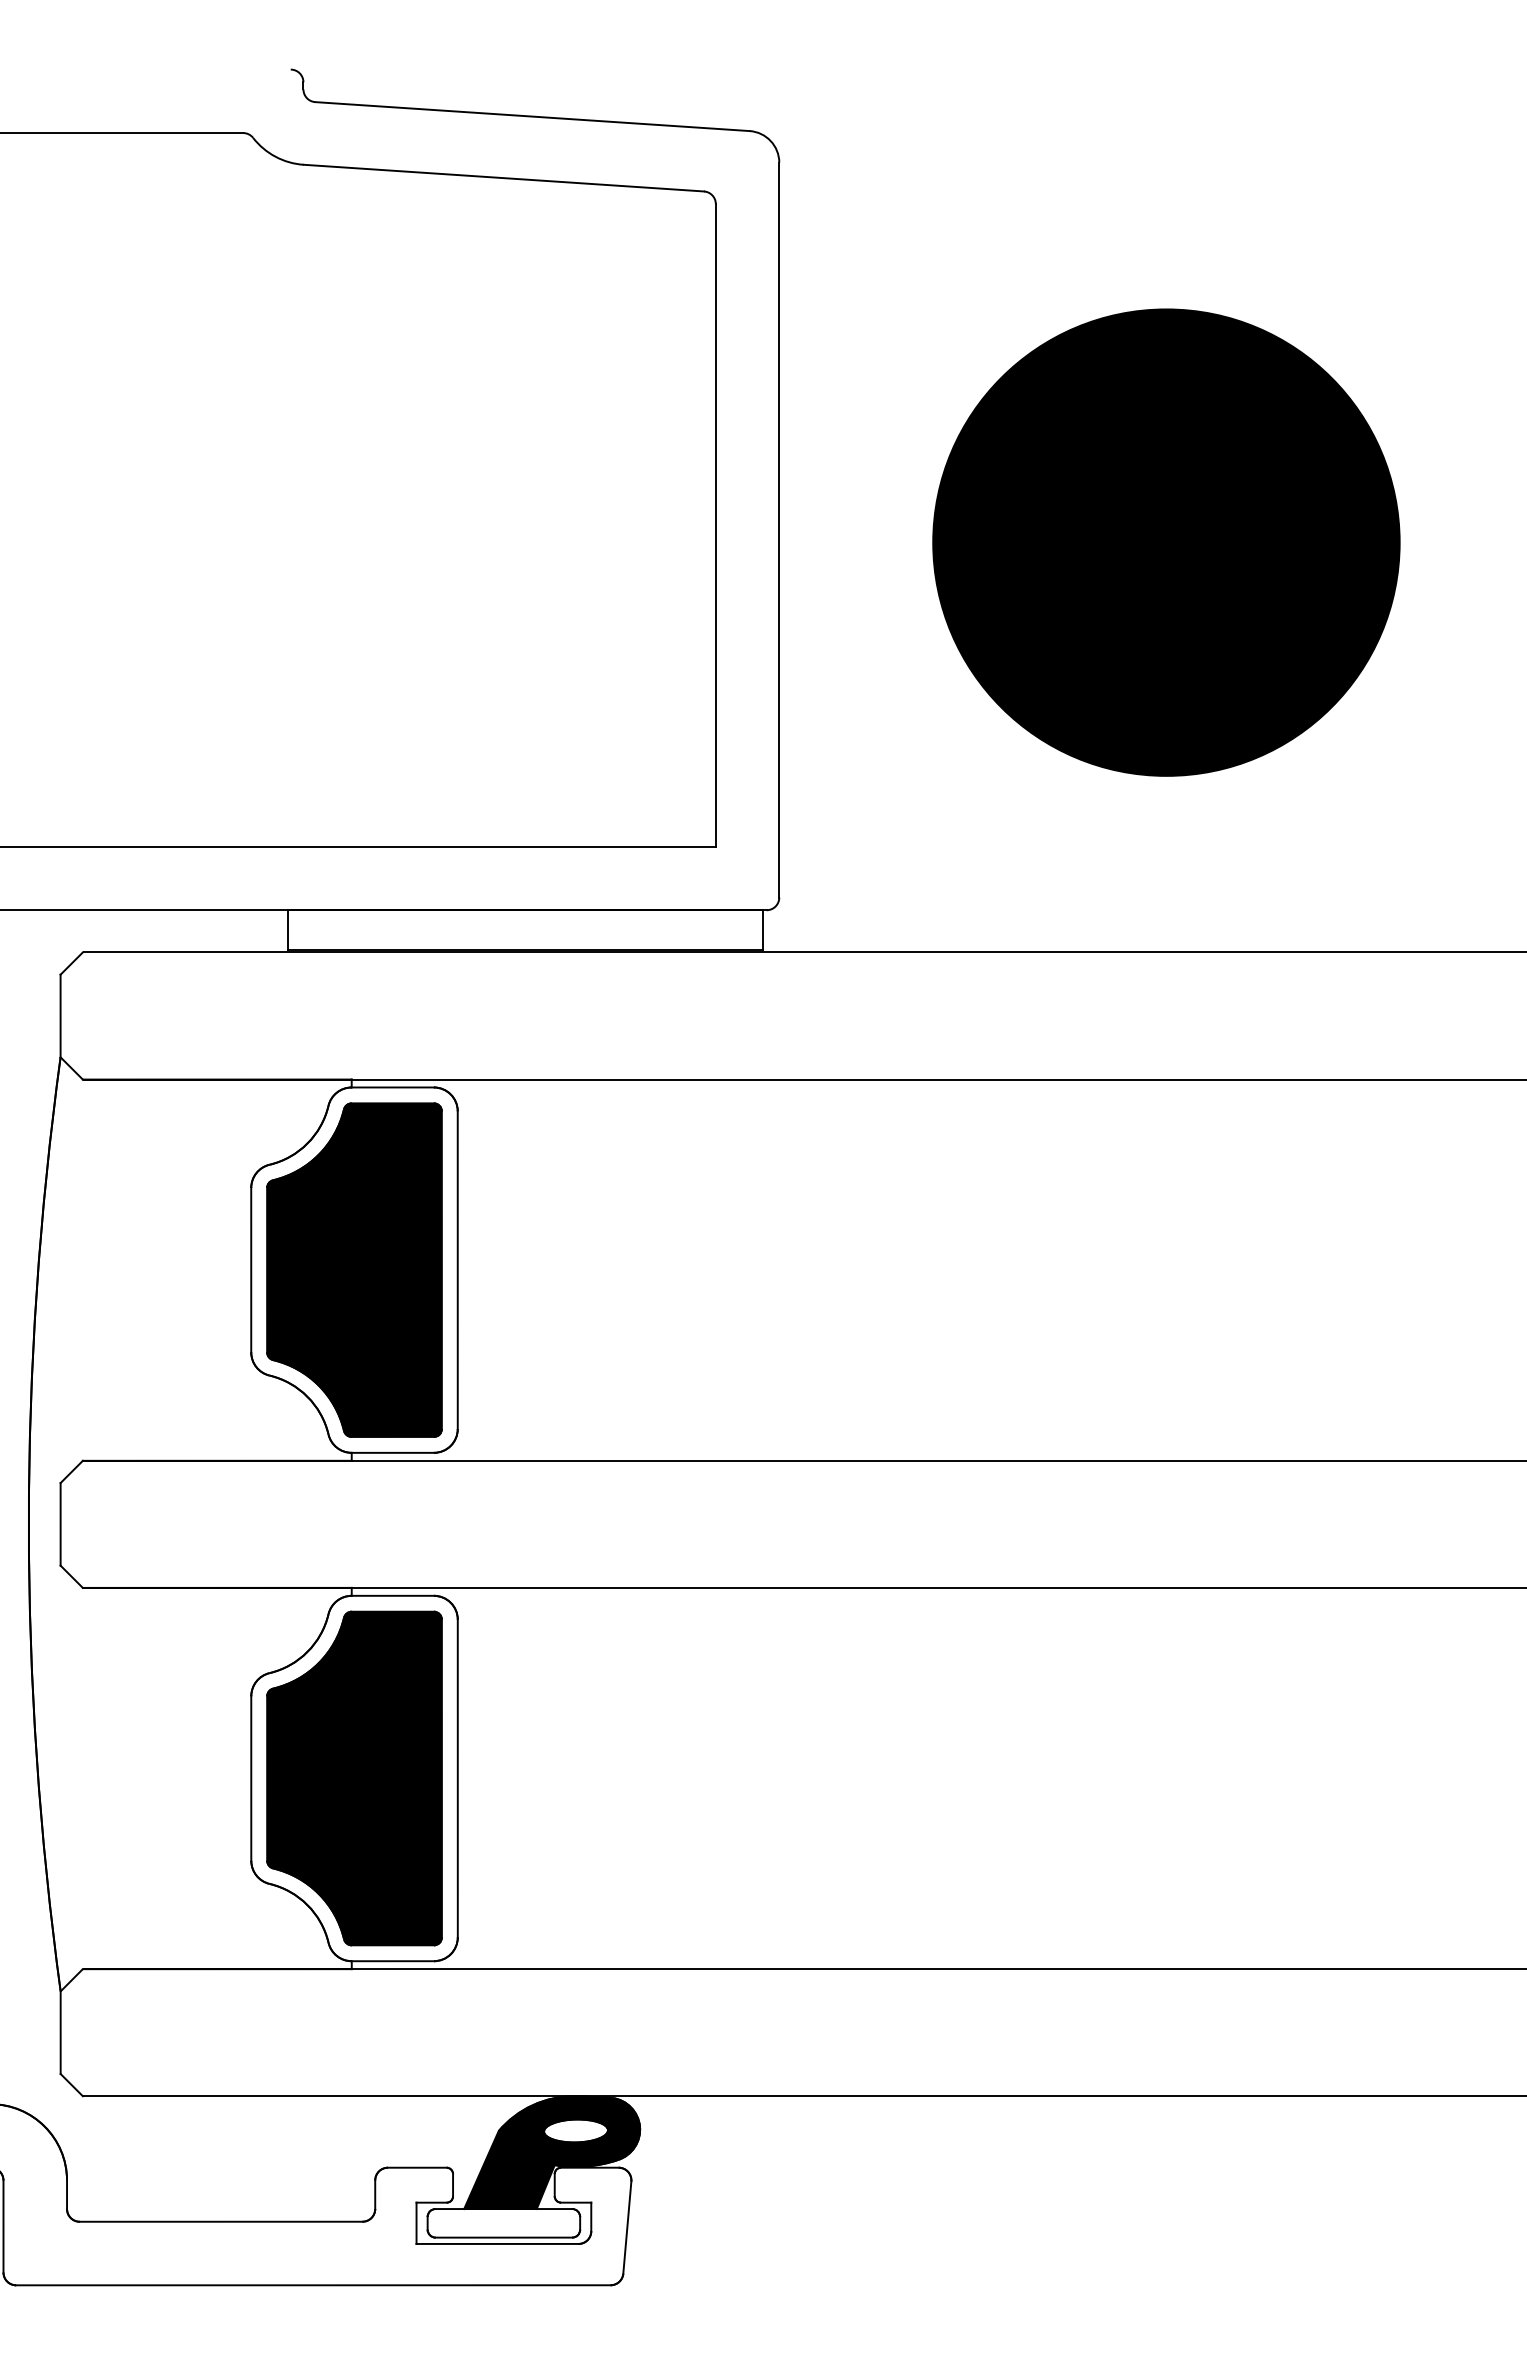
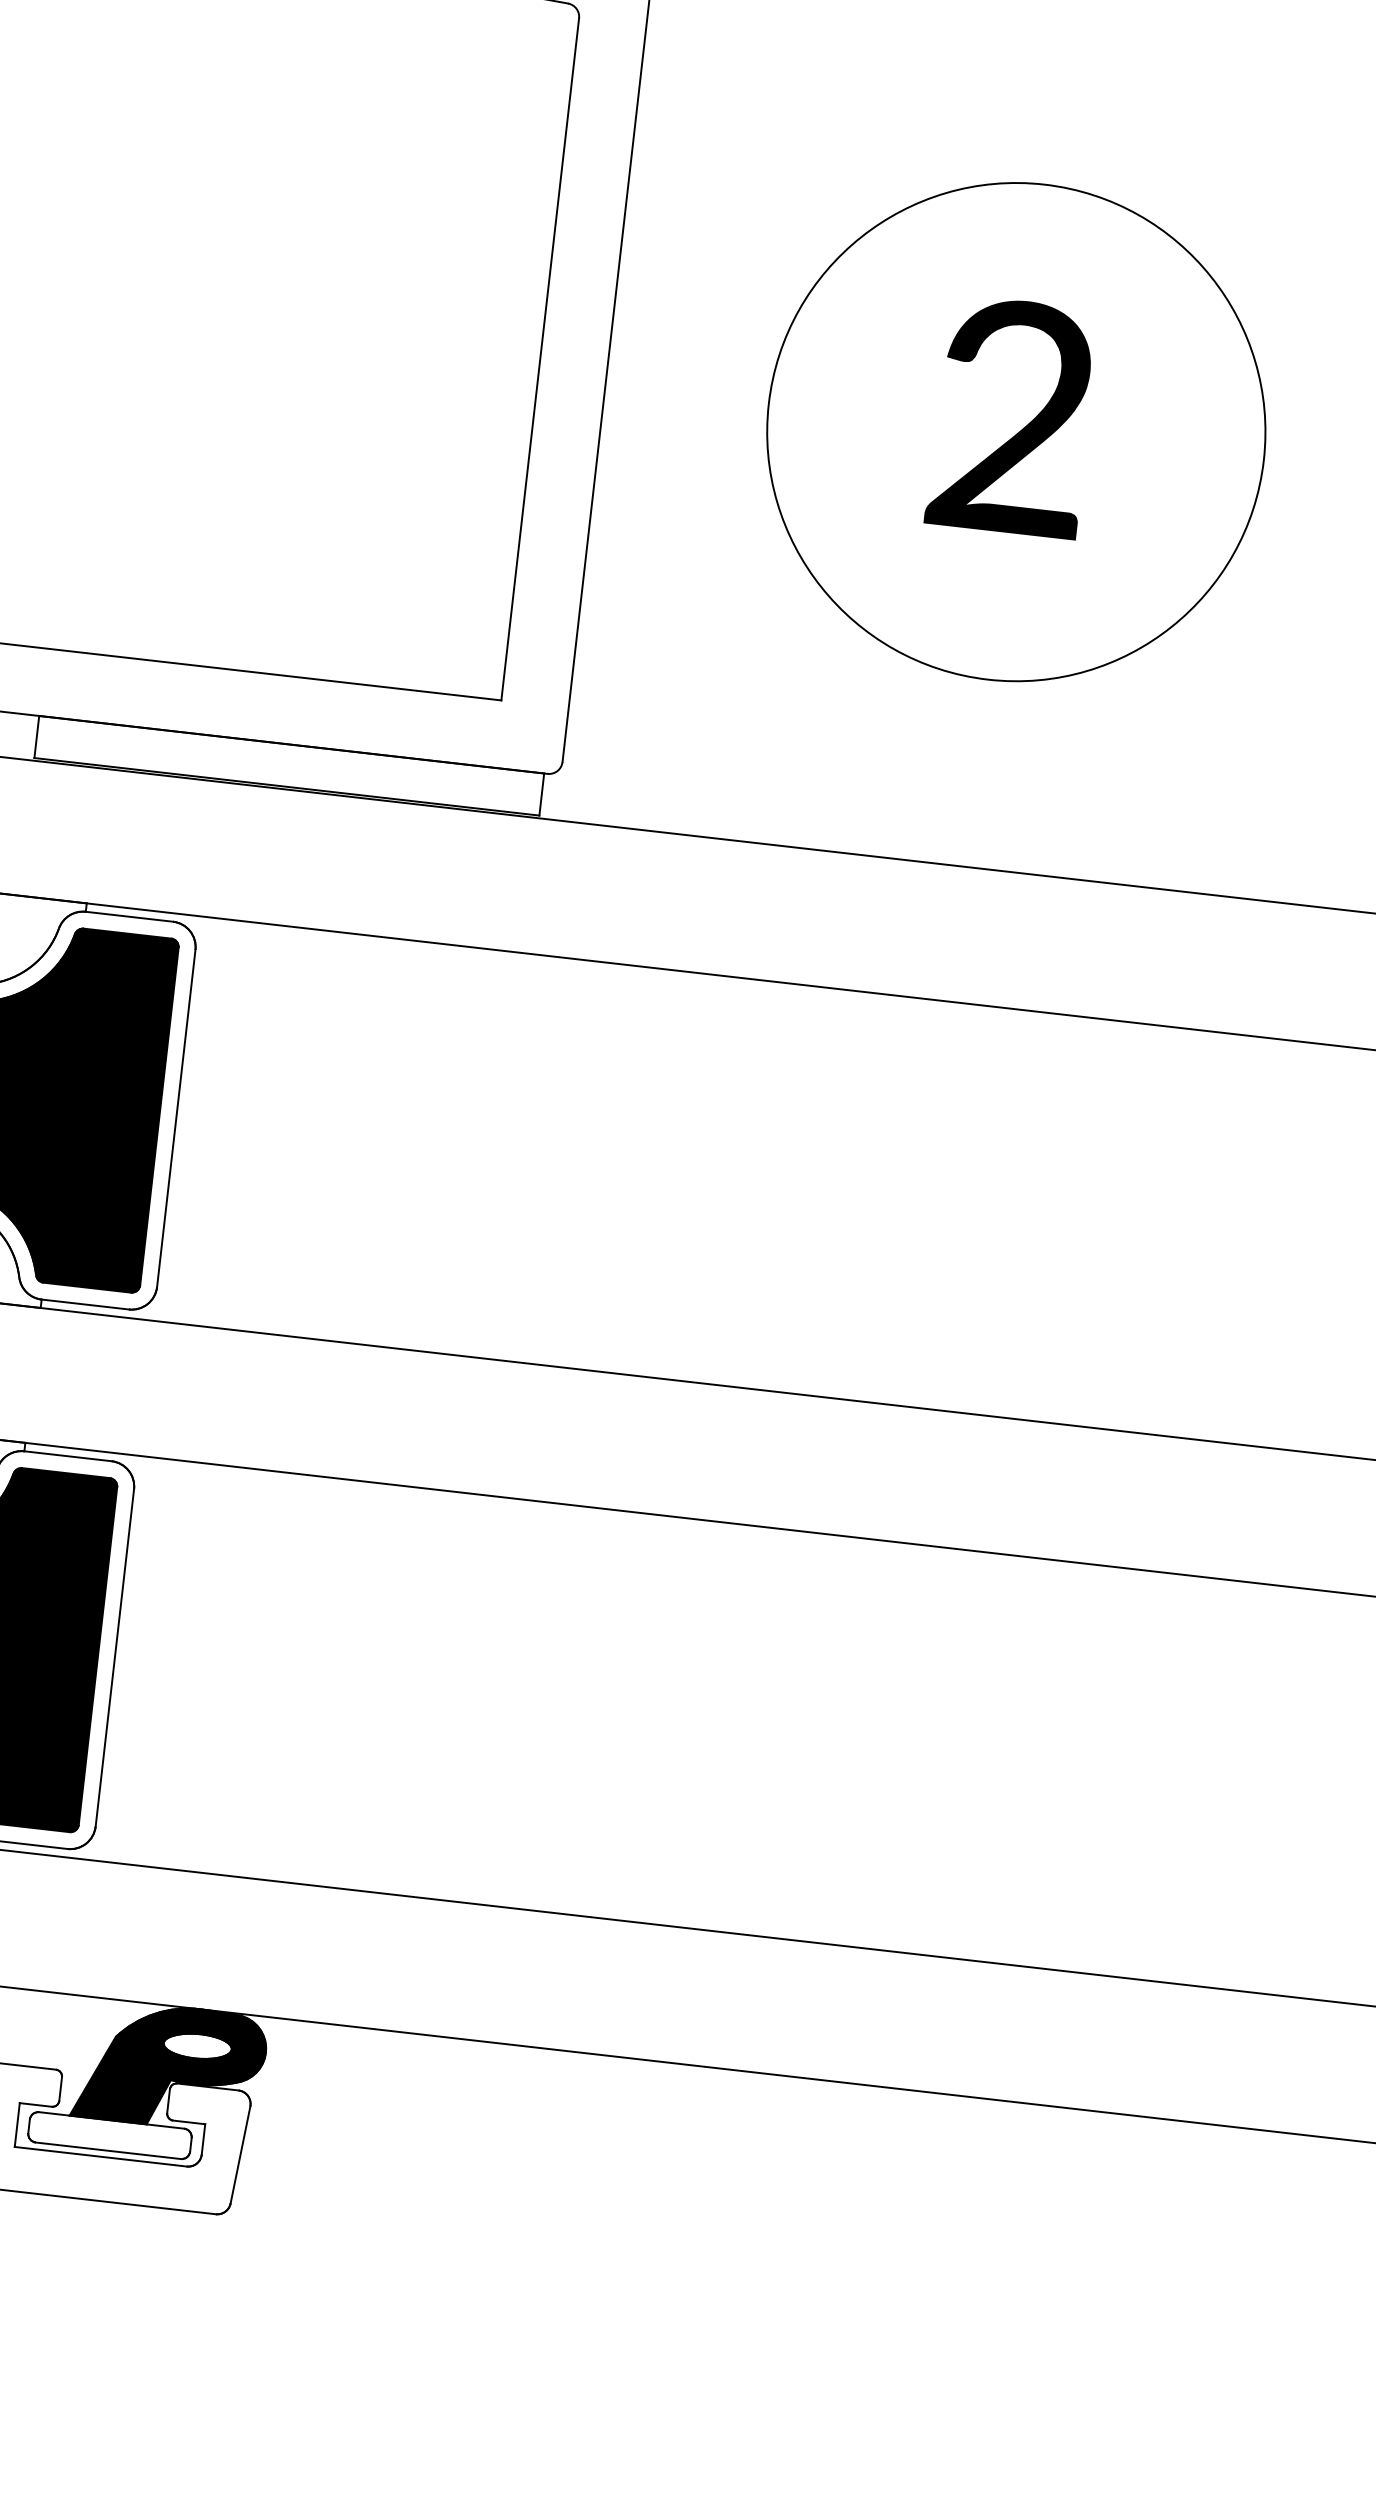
fill: (1166, 542) -> (1016, 431), removed

